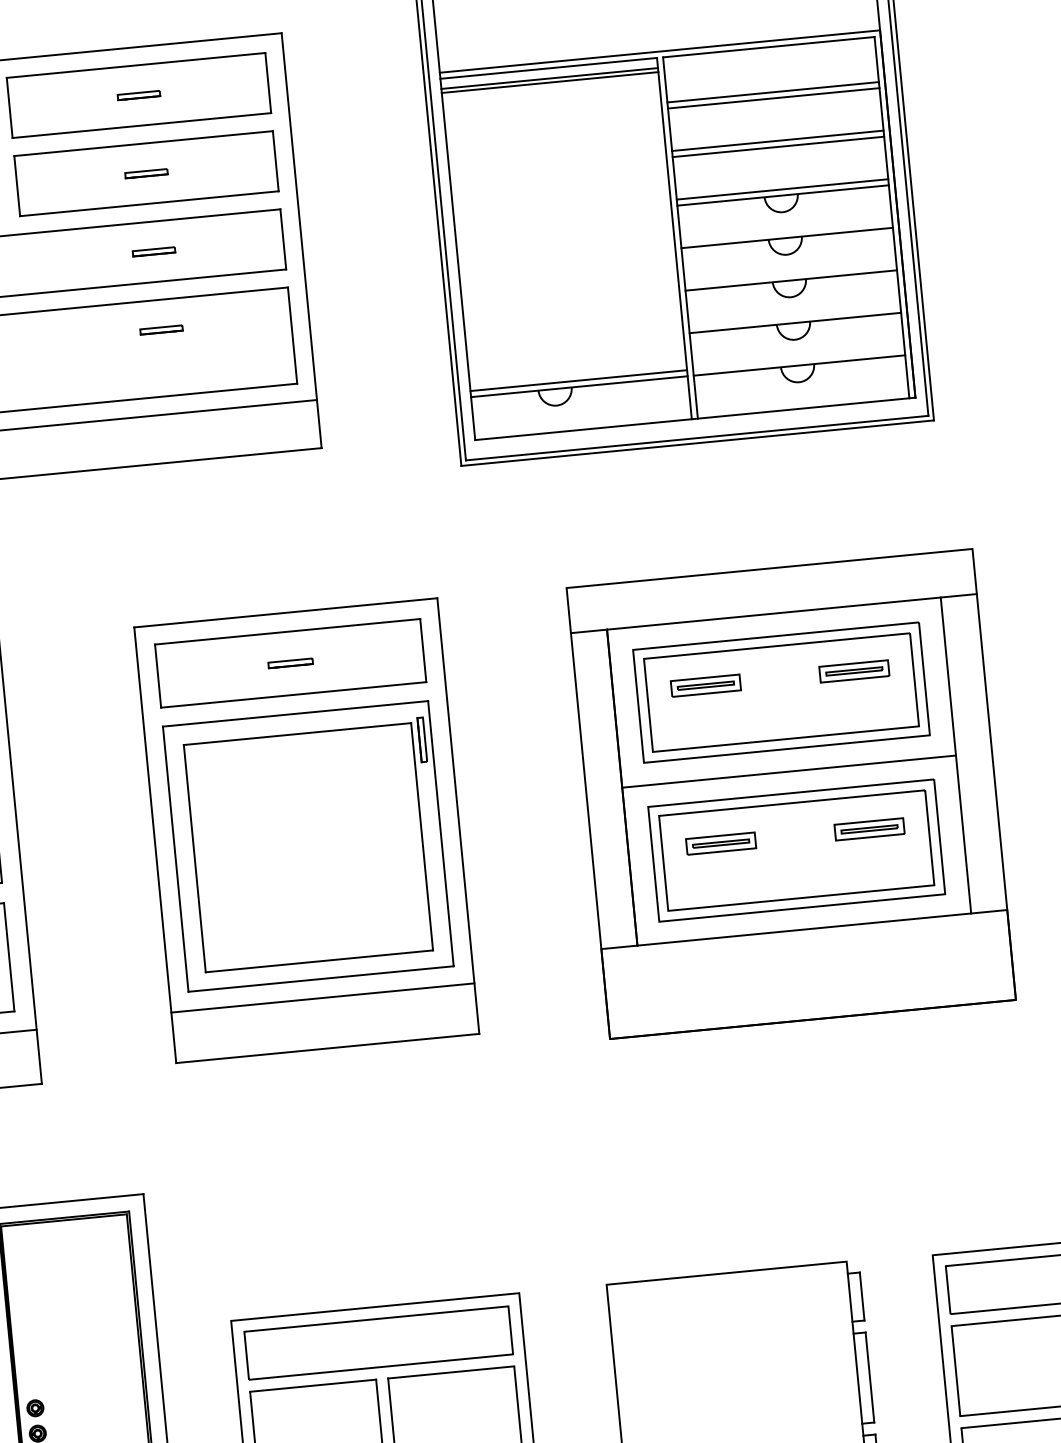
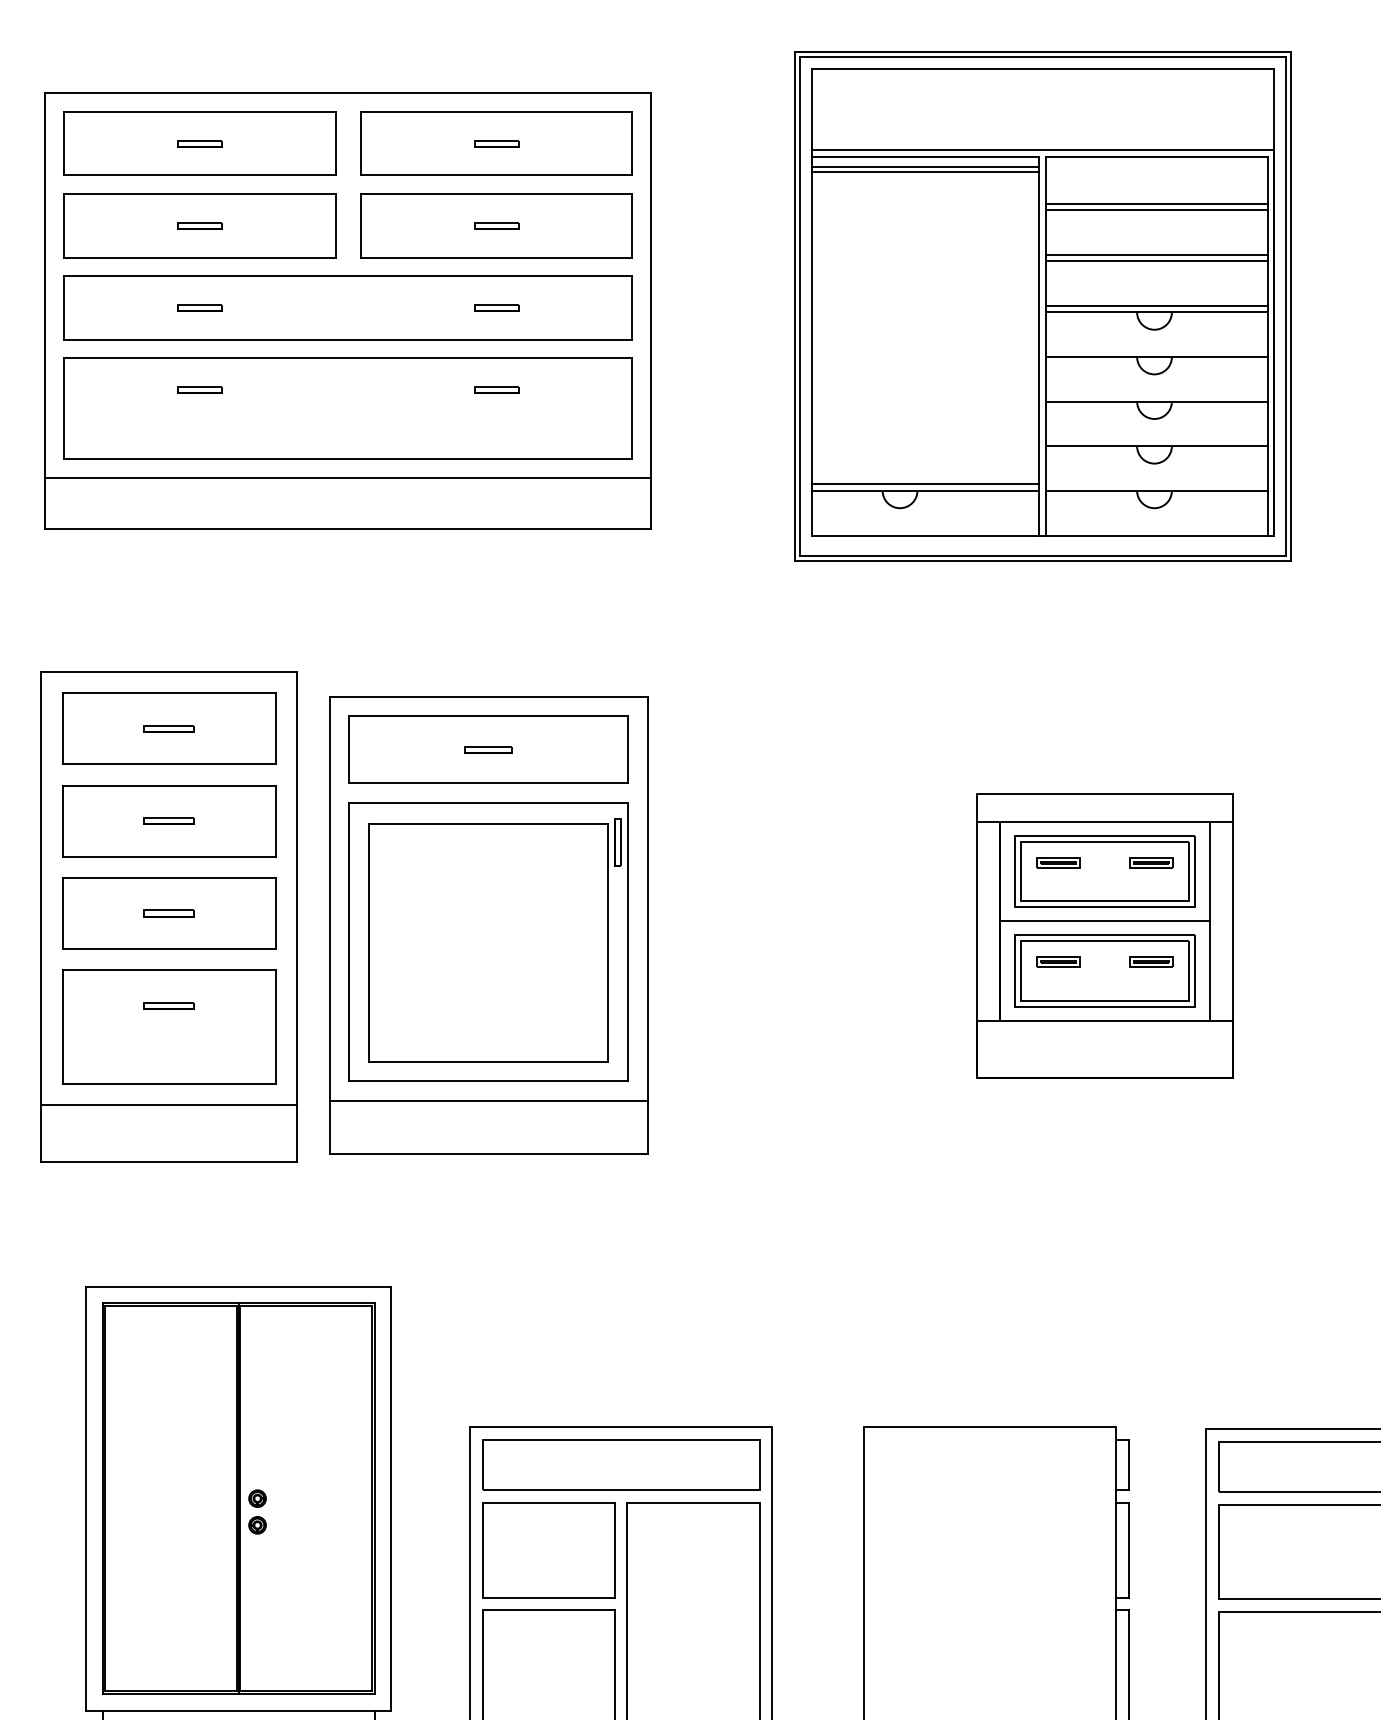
part: (790, 793) -> (1104, 935), size x0.6
part: (306, 830) -> (488, 925), moved

